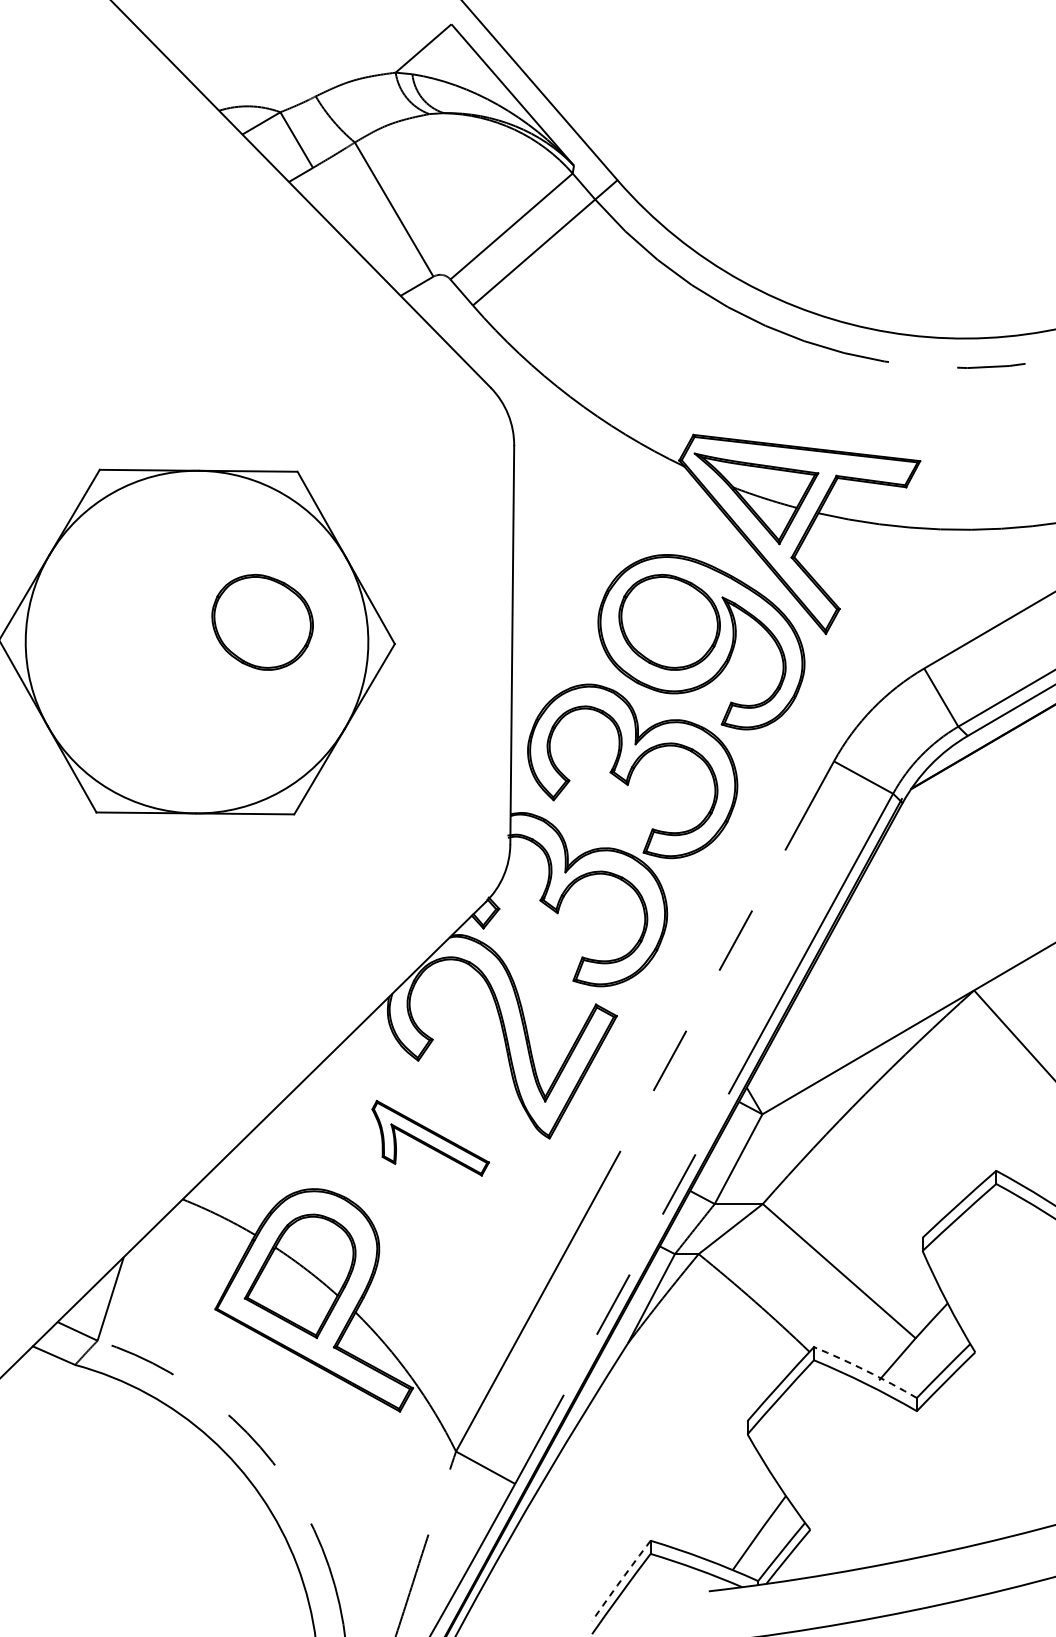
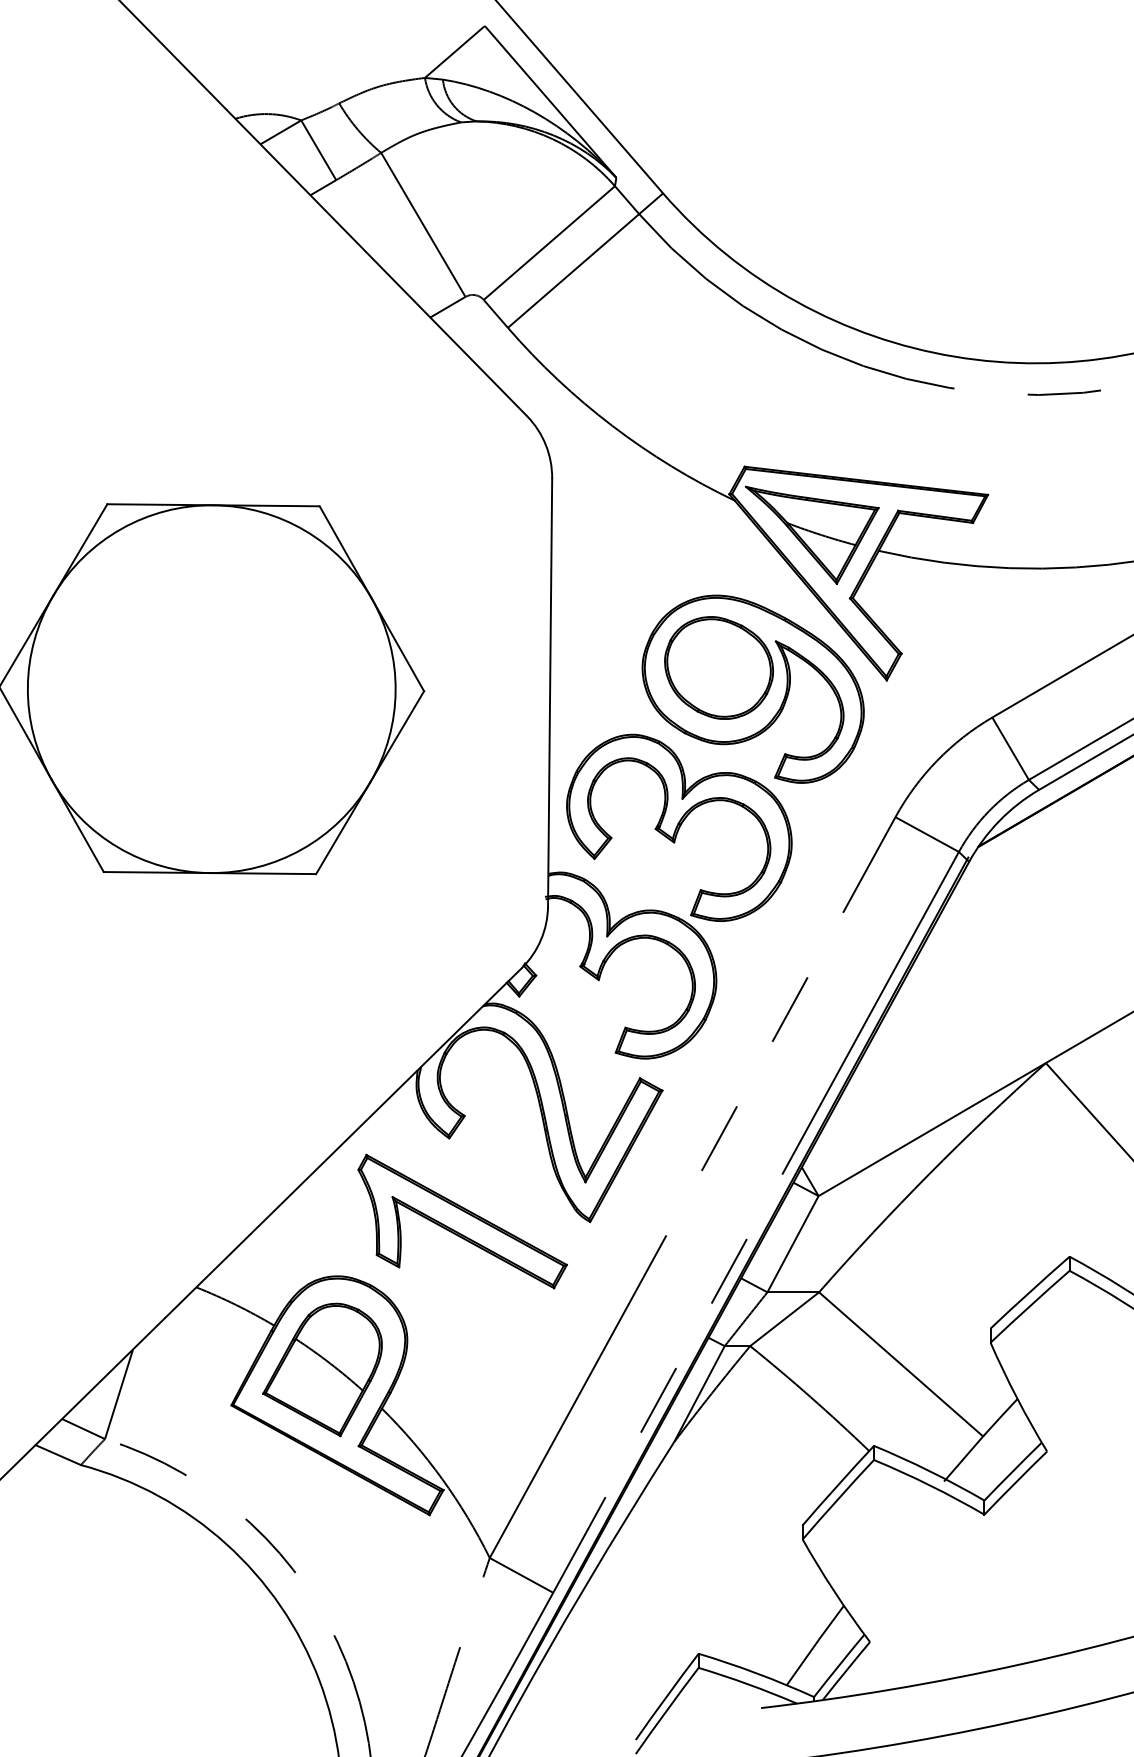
part: (262, 621) -> (282, 667), removed
part: (430, 1138) -> (462, 1221), size x1.67
arc: (866, 1370) -> (930, 1471), dashed -> solid
arc: (620, 1580) -> (666, 1696), dashed -> solid

